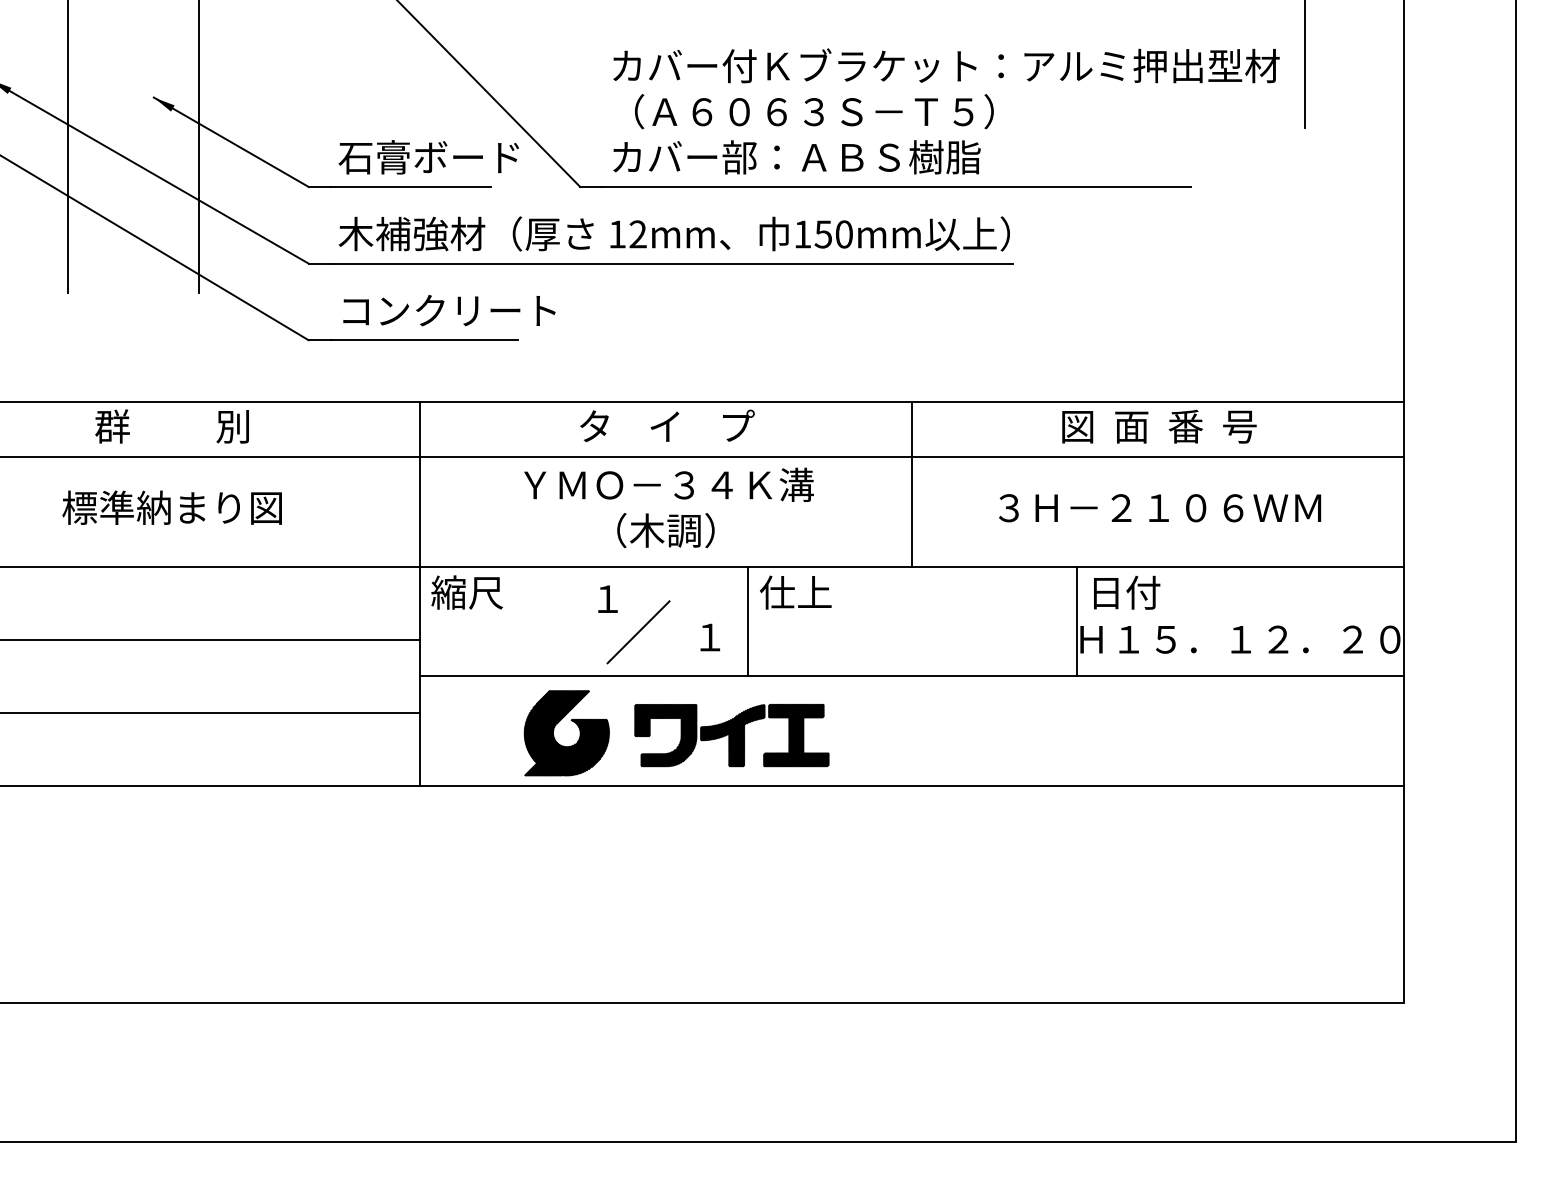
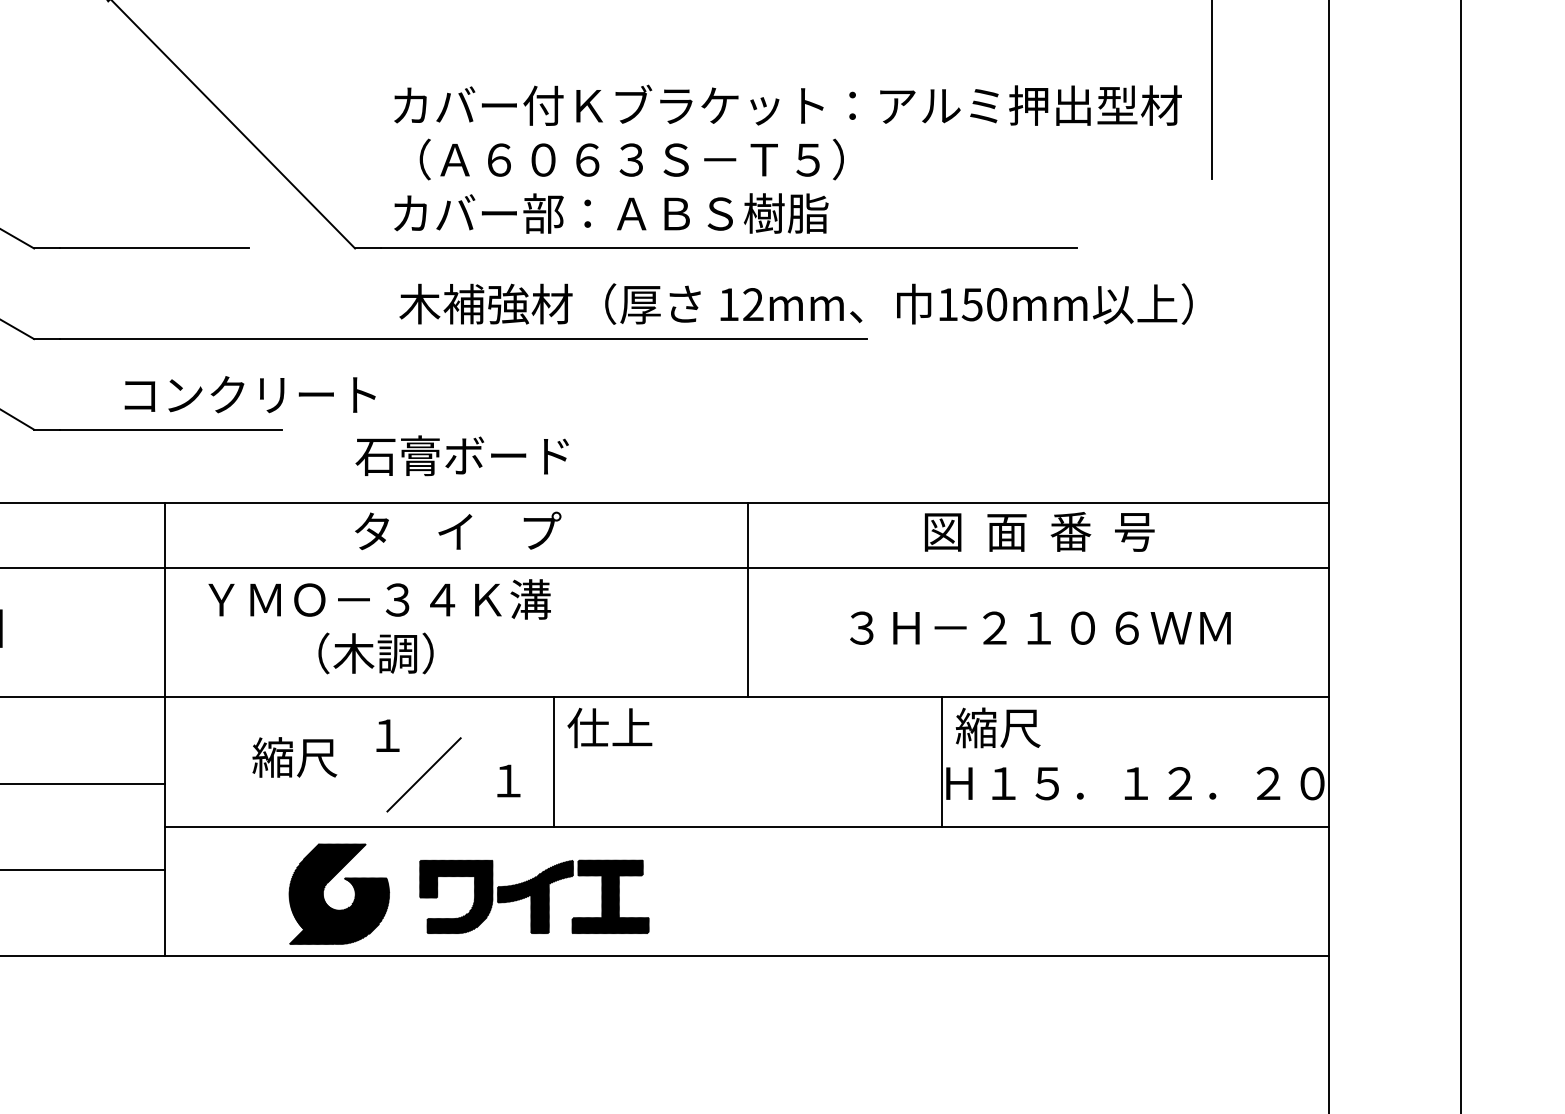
text: (428, 157) -> (461, 455), moved
text: (673, 233) -> (795, 303), moved
text: (449, 310) -> (250, 394), moved
text: (668, 507) -> (379, 626), moved
text: (466, 592) -> (293, 757), moved
text: (1124, 592) -> (998, 727), 日付 -> 縮尺

